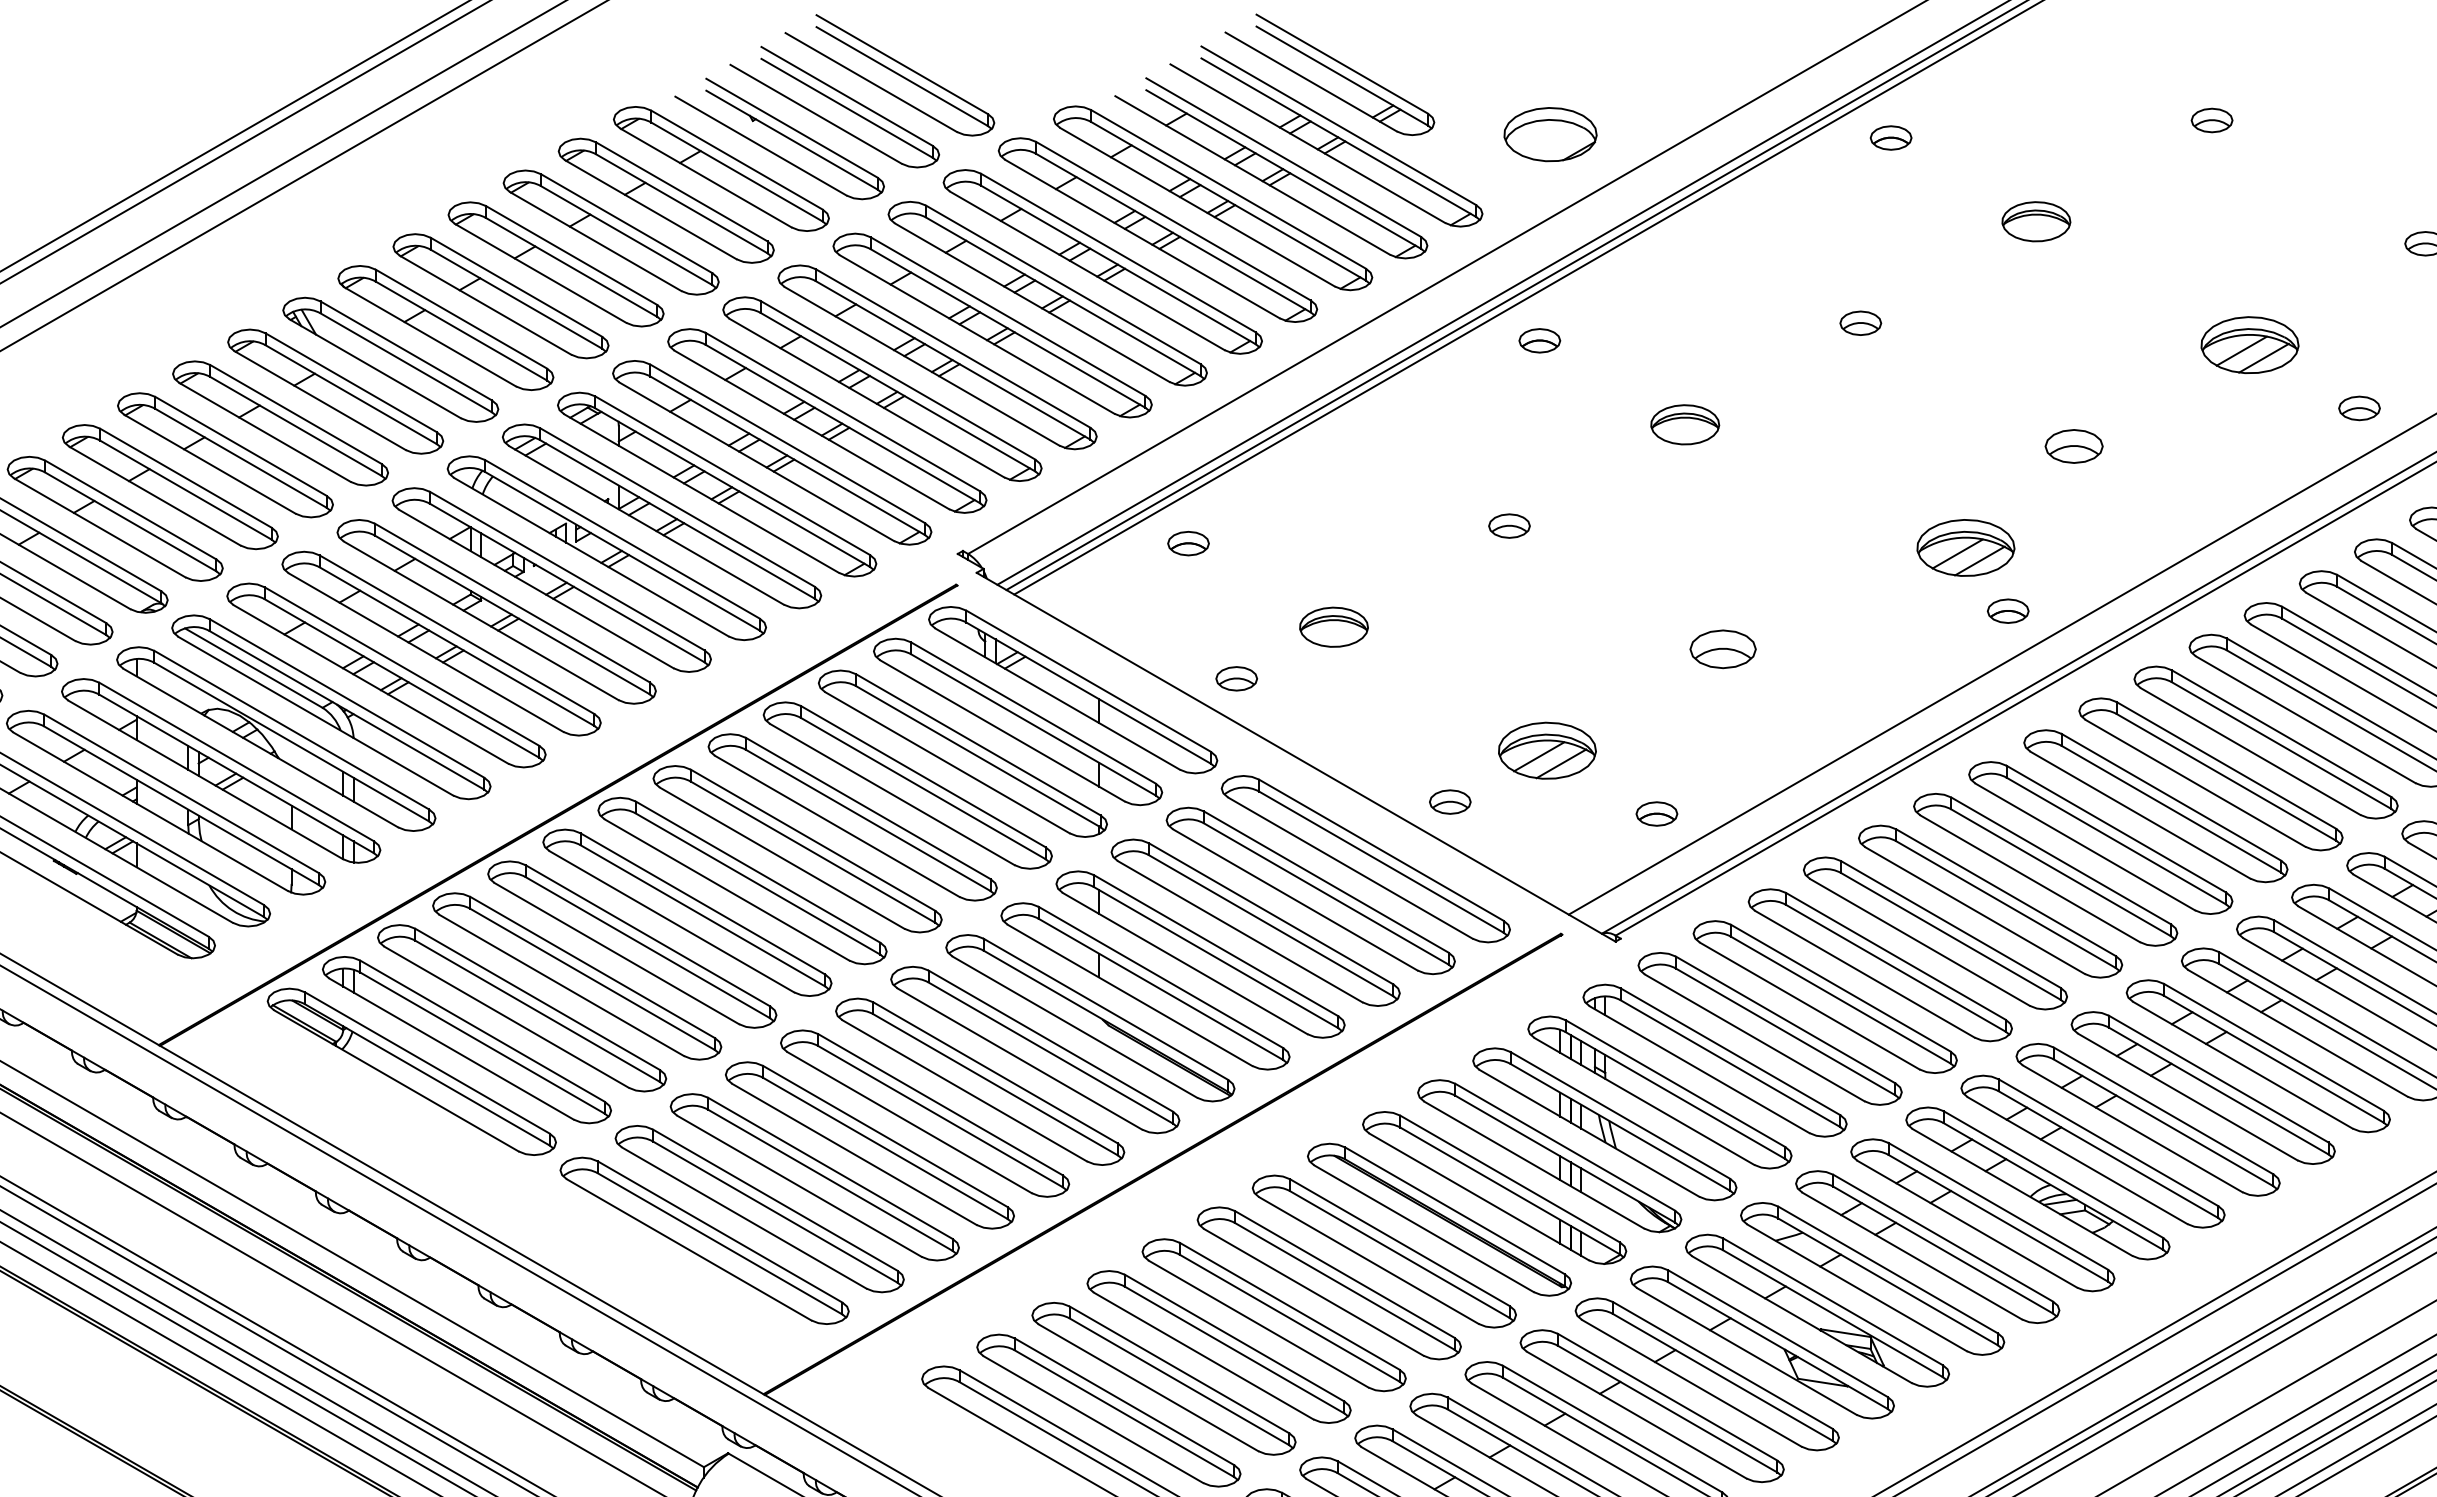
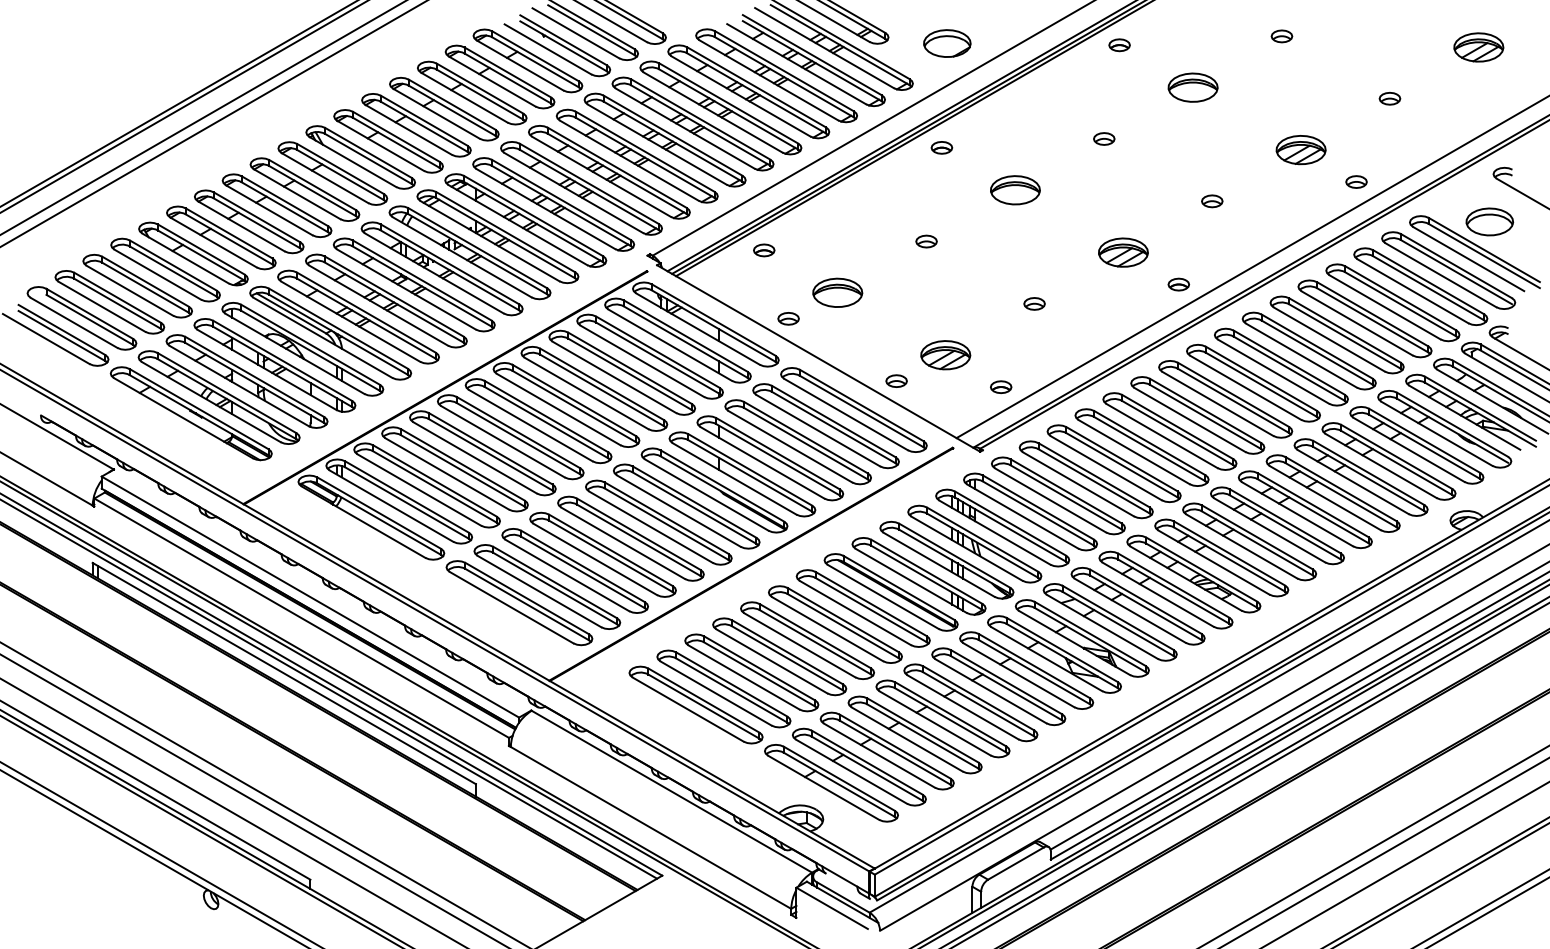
part: (2035, 221) -> (1192, 87), size x1.43
part: (1685, 425) -> (1015, 190), size x1.43
part: (2074, 446) -> (1212, 201), size x0.71
part: (1966, 547) -> (1123, 252), moved
part: (1333, 626) -> (837, 292), size x1.43
part: (1722, 648) -> (1034, 303), size x0.62

